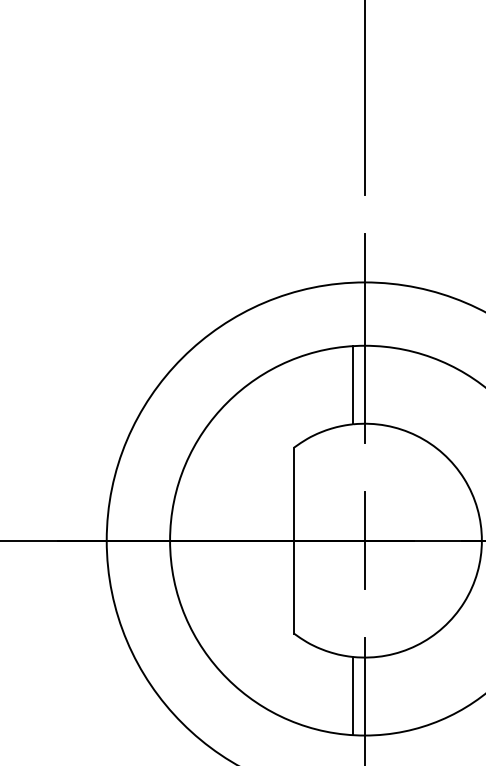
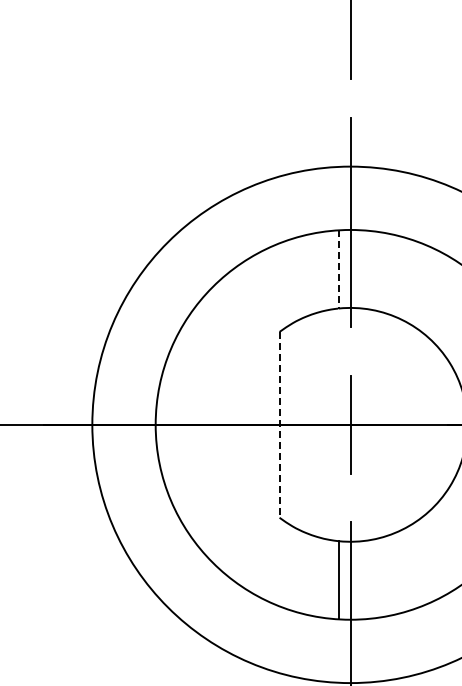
line: (353, 385) -> (339, 269), solid -> dashed
line: (293, 540) -> (279, 424), solid -> dashed

